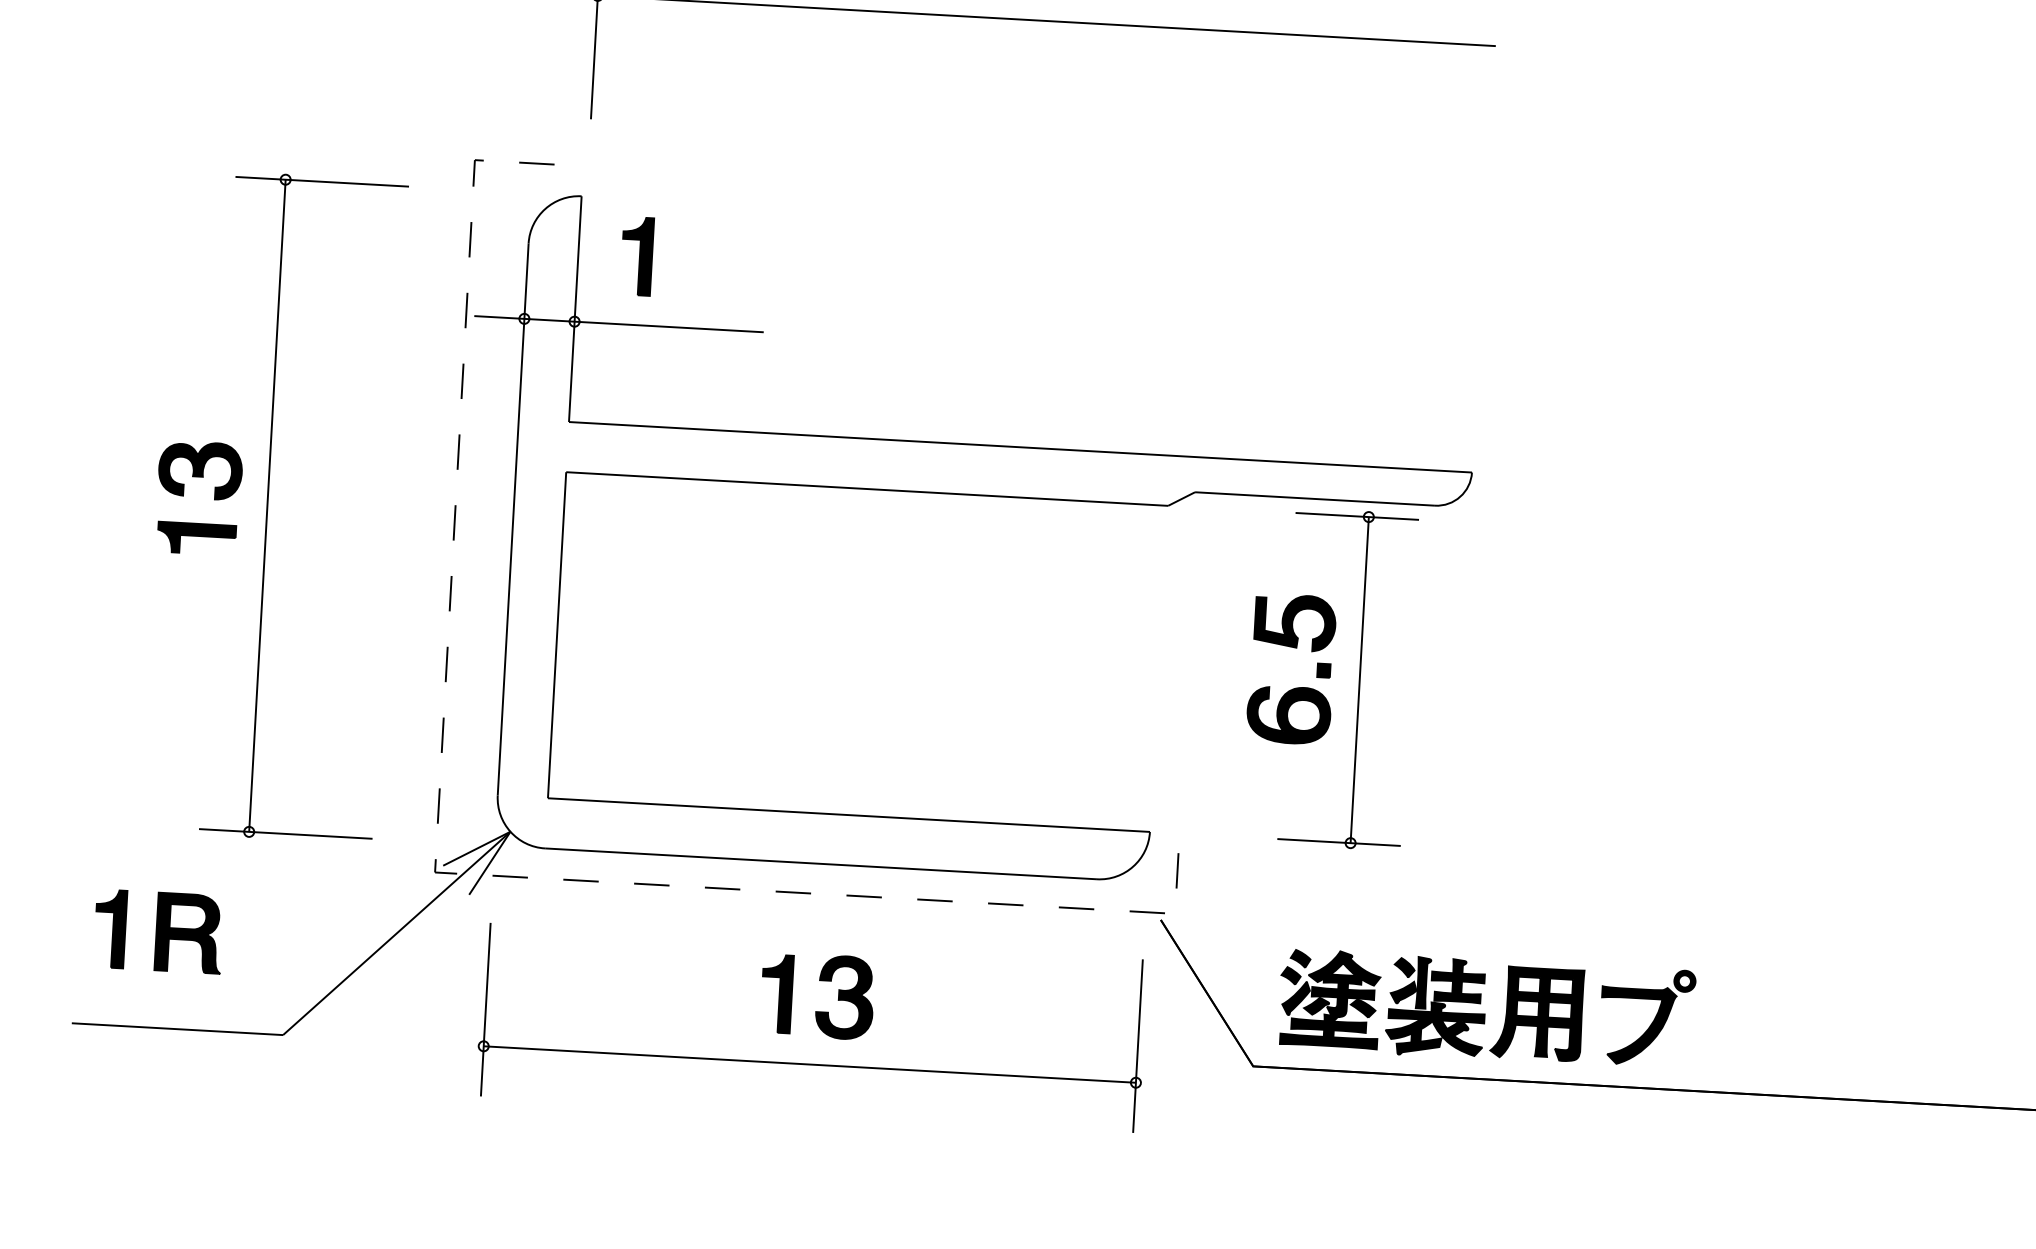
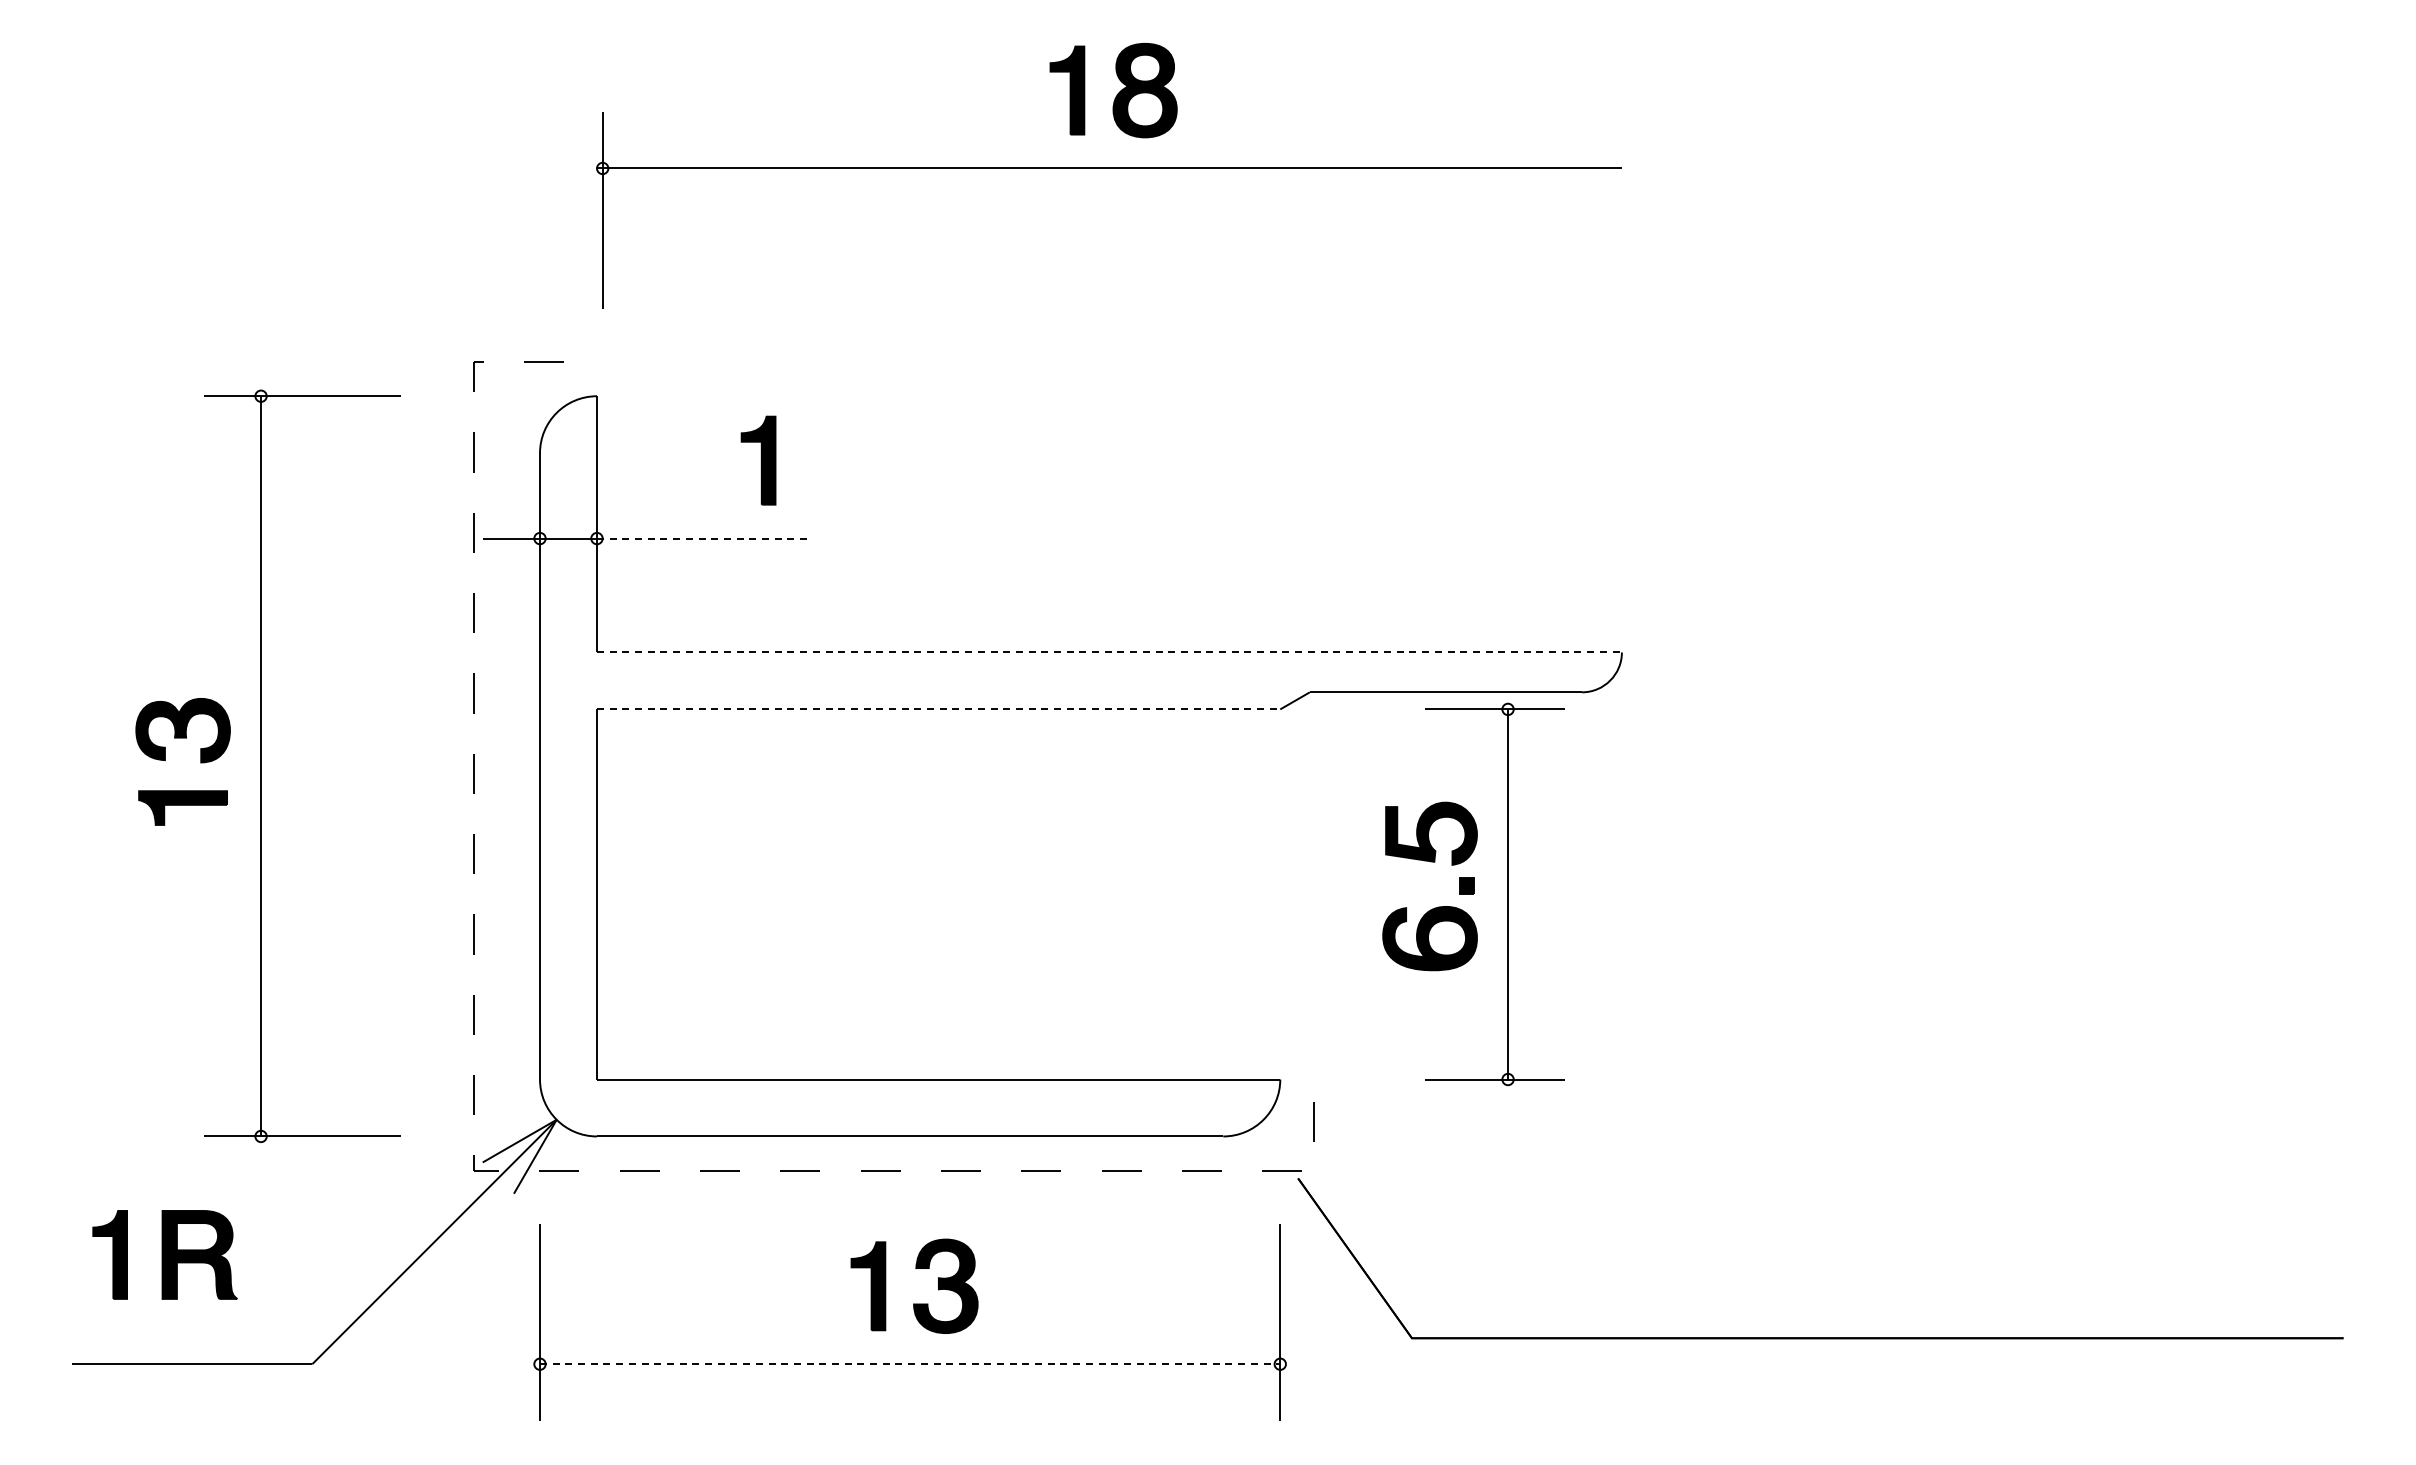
part: (637, 256) -> (758, 460), moved
line: (669, 326) -> (704, 538), solid -> dashed
line: (1020, 447) -> (1109, 652), solid -> dashed
line: (867, 489) -> (938, 709), solid -> dashed
part: (1485, 1014) -> (1671, 1264), removed
line: (810, 1064) -> (910, 1364), solid -> dashed

